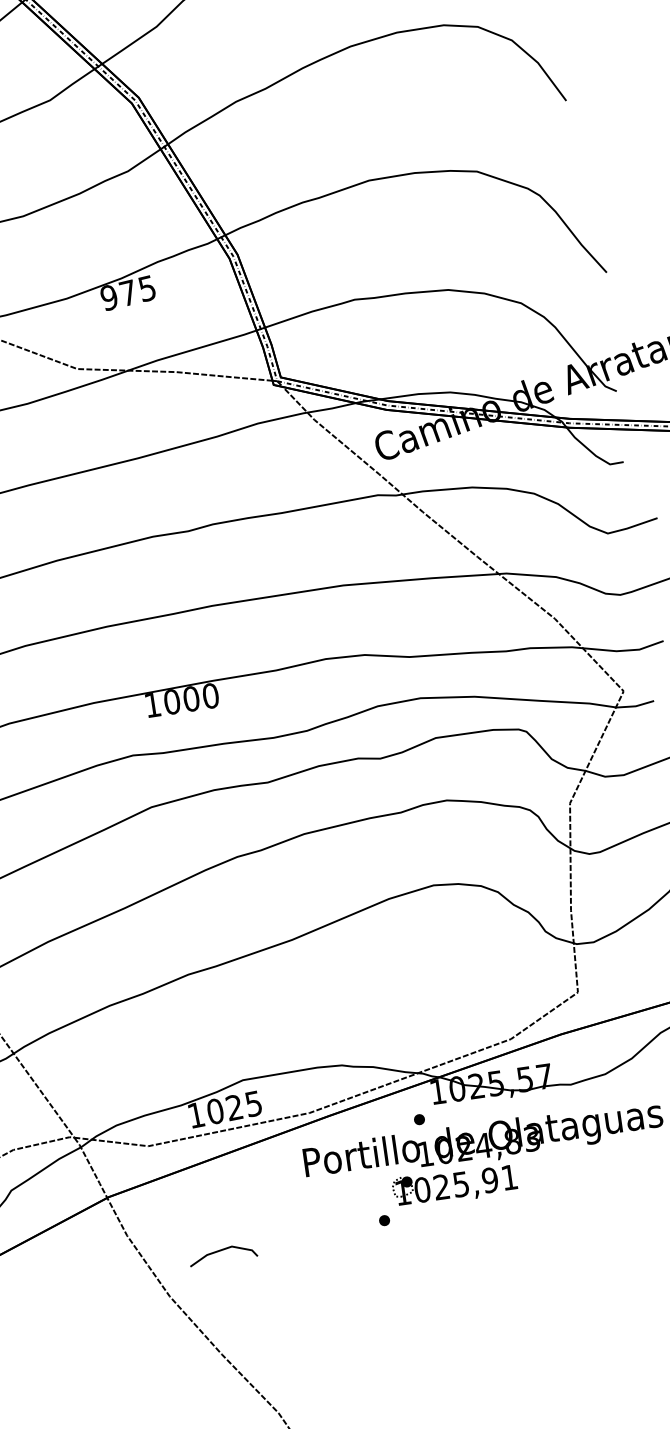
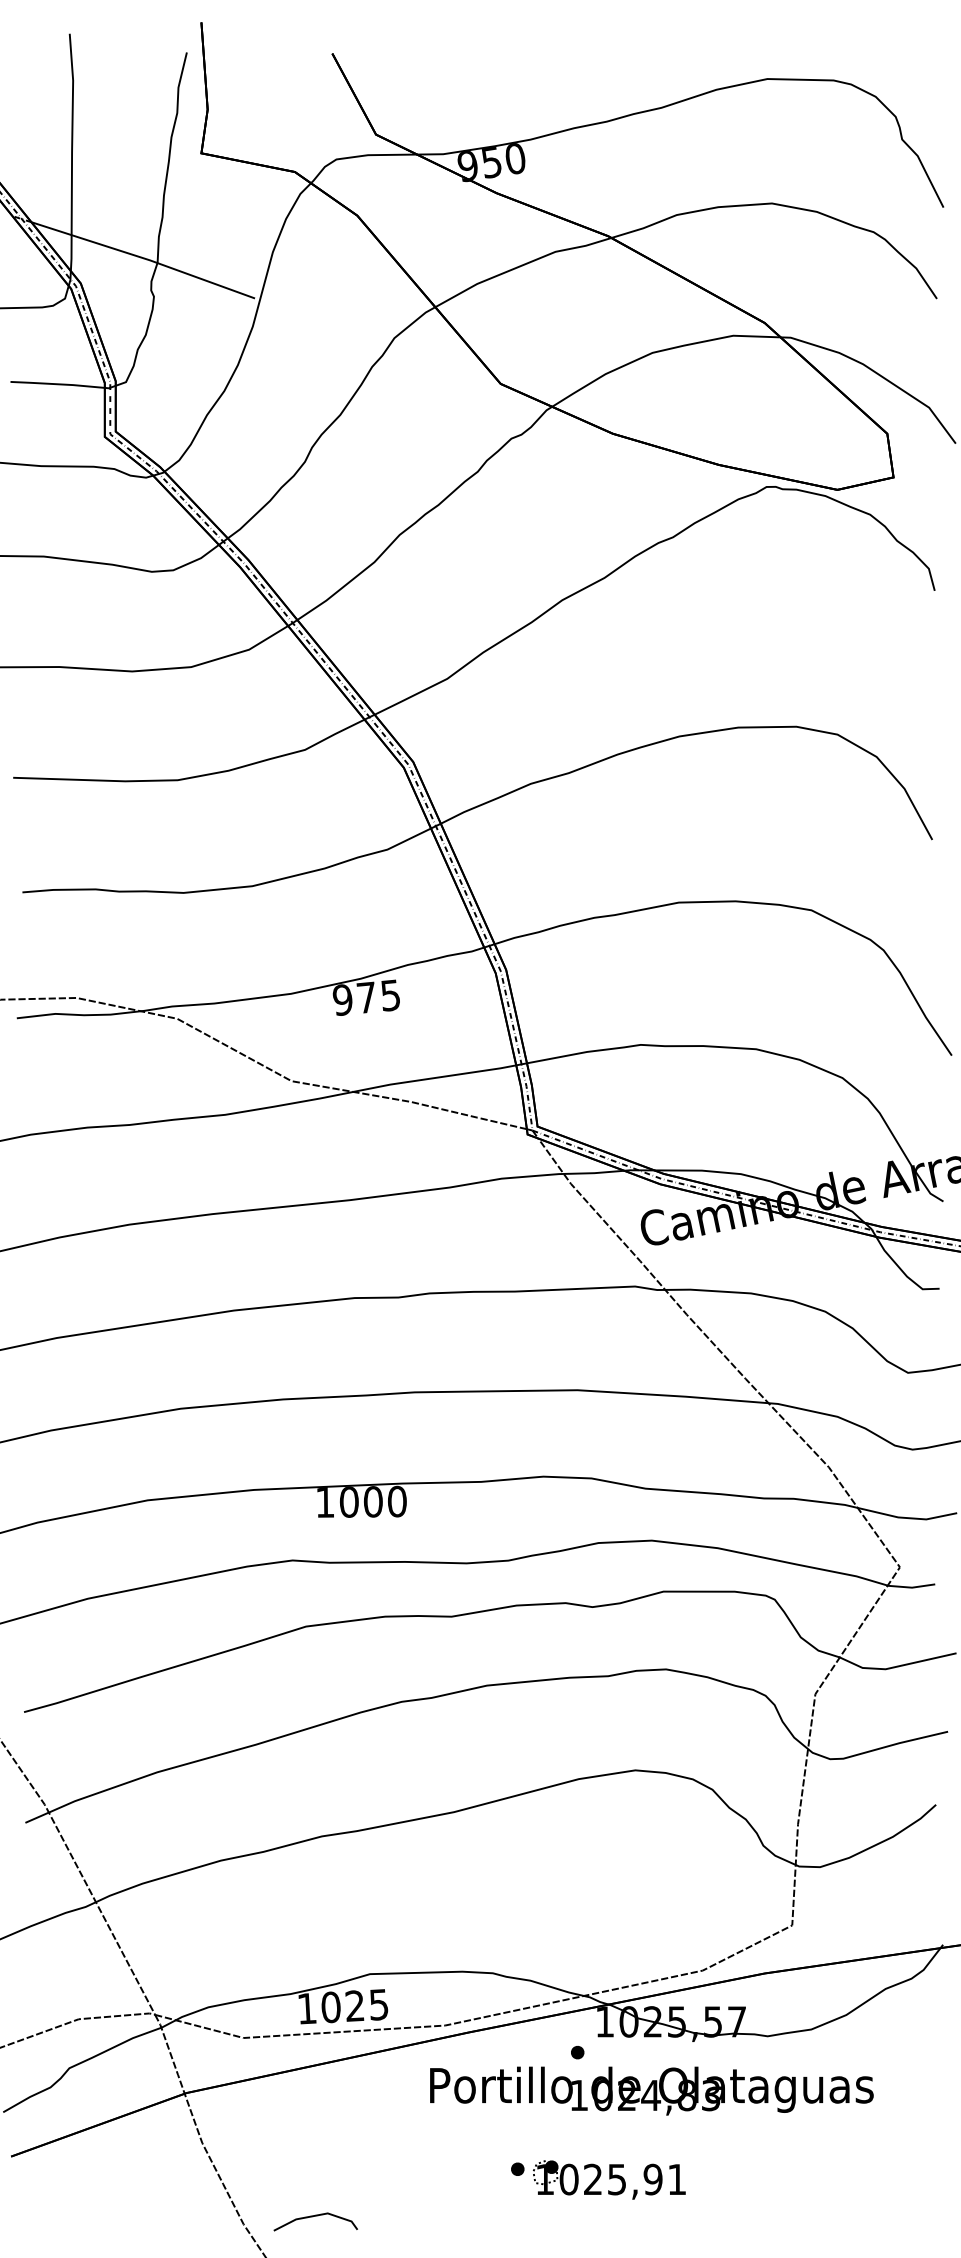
part: (455, 1185) -> (609, 2179), moved
line: (222, 1250) -> (315, 2216), moved

